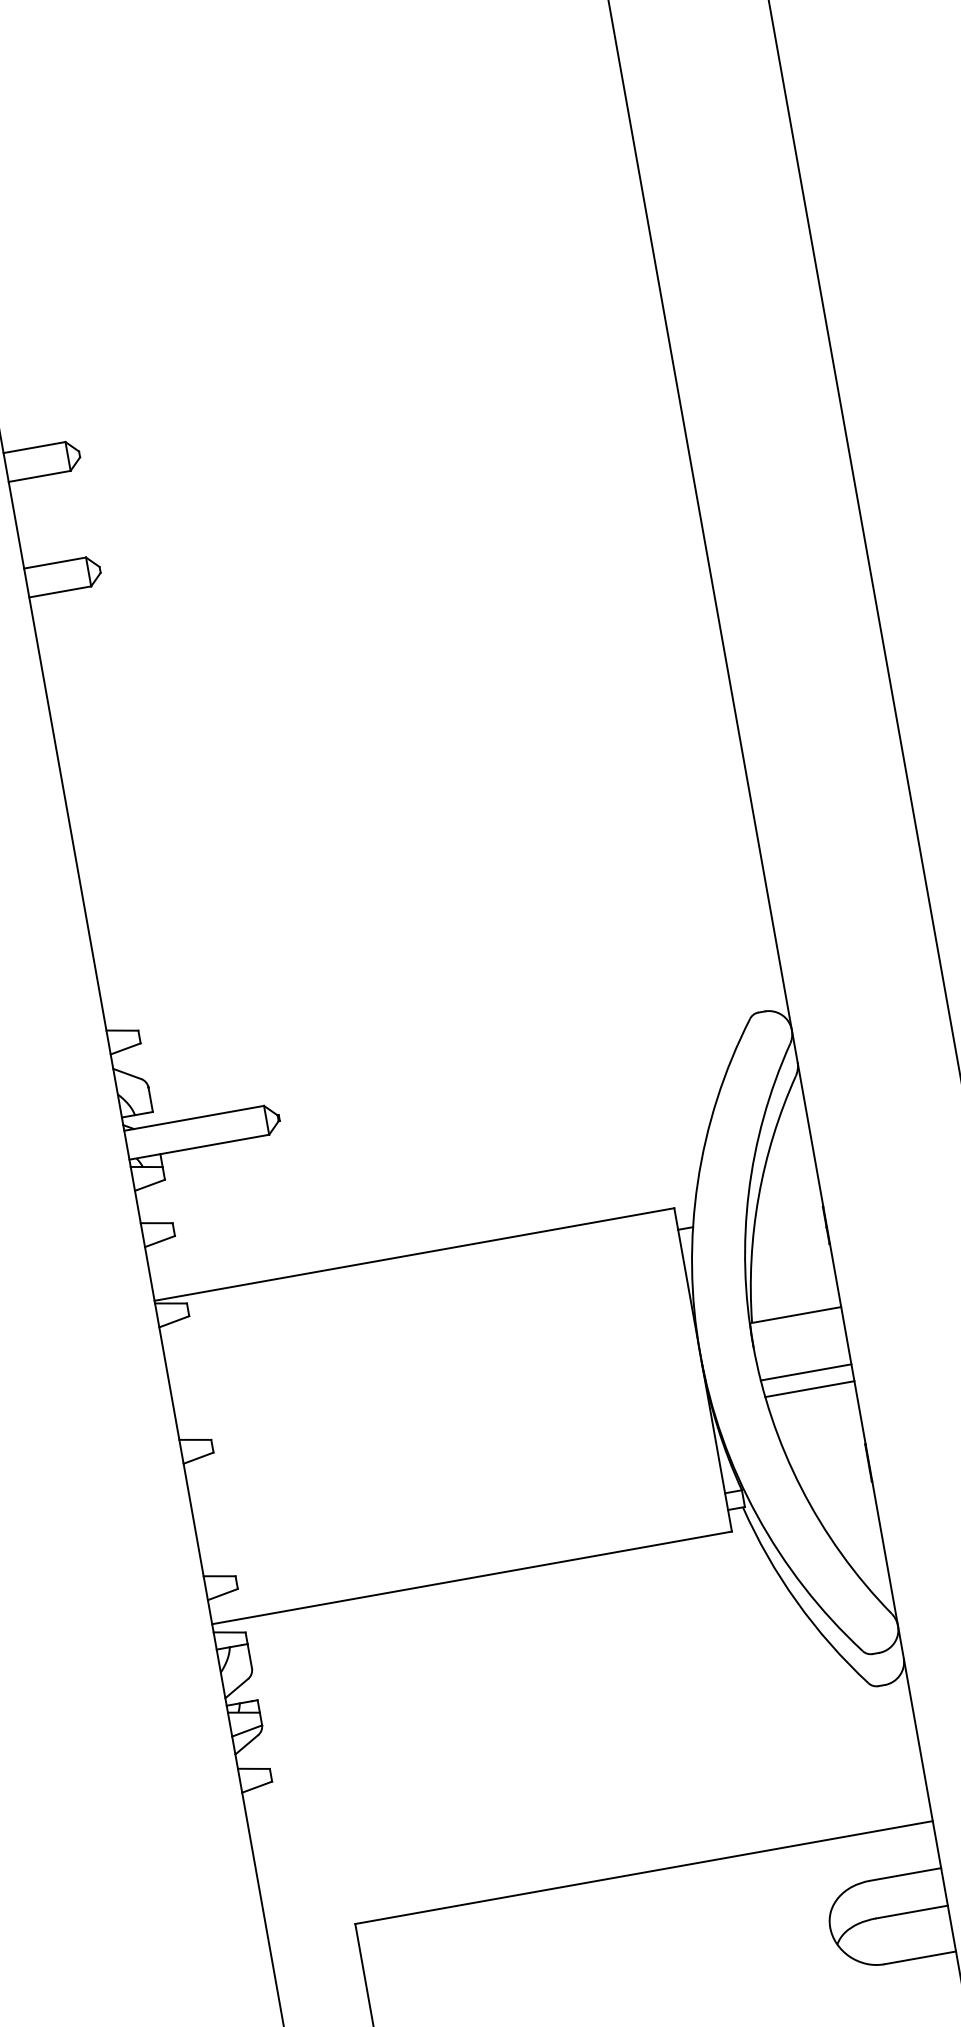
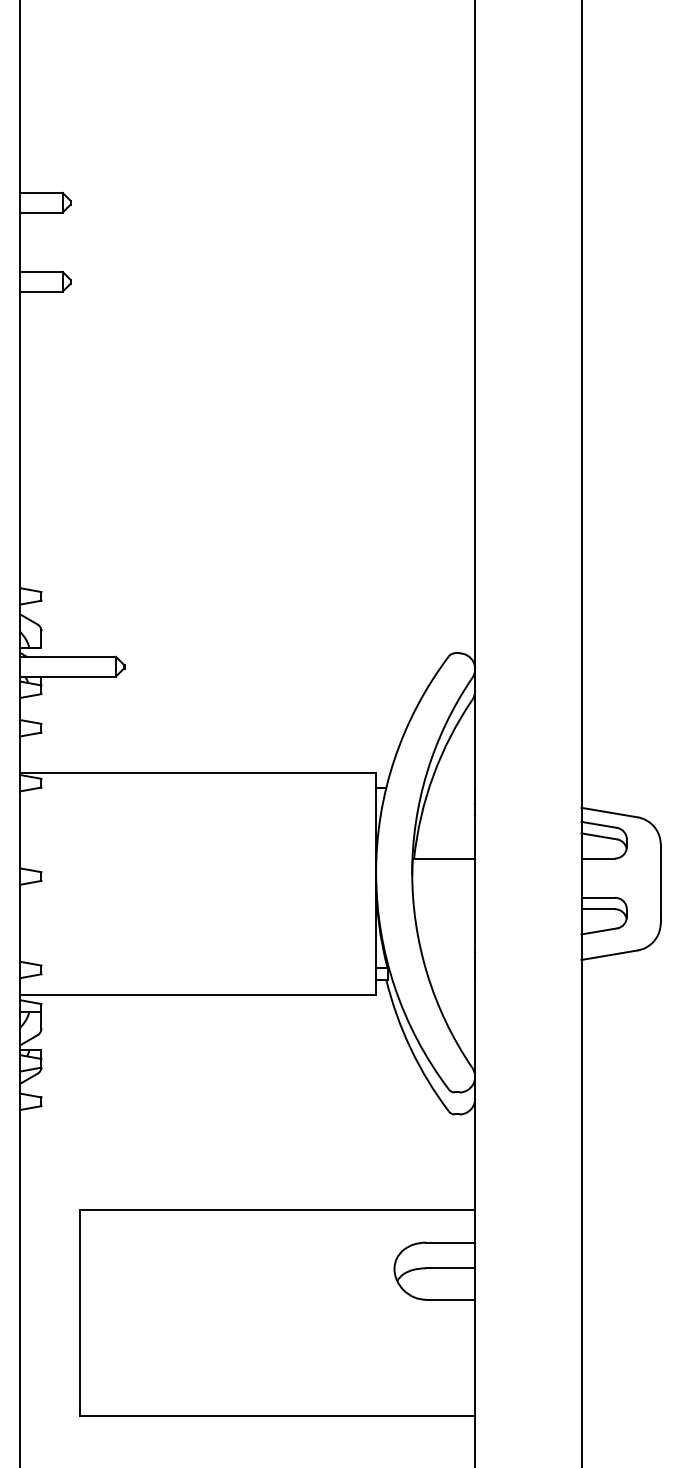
line: (806, 1371) -> (444, 897), removed
line: (809, 1389) -> (444, 909), removed

